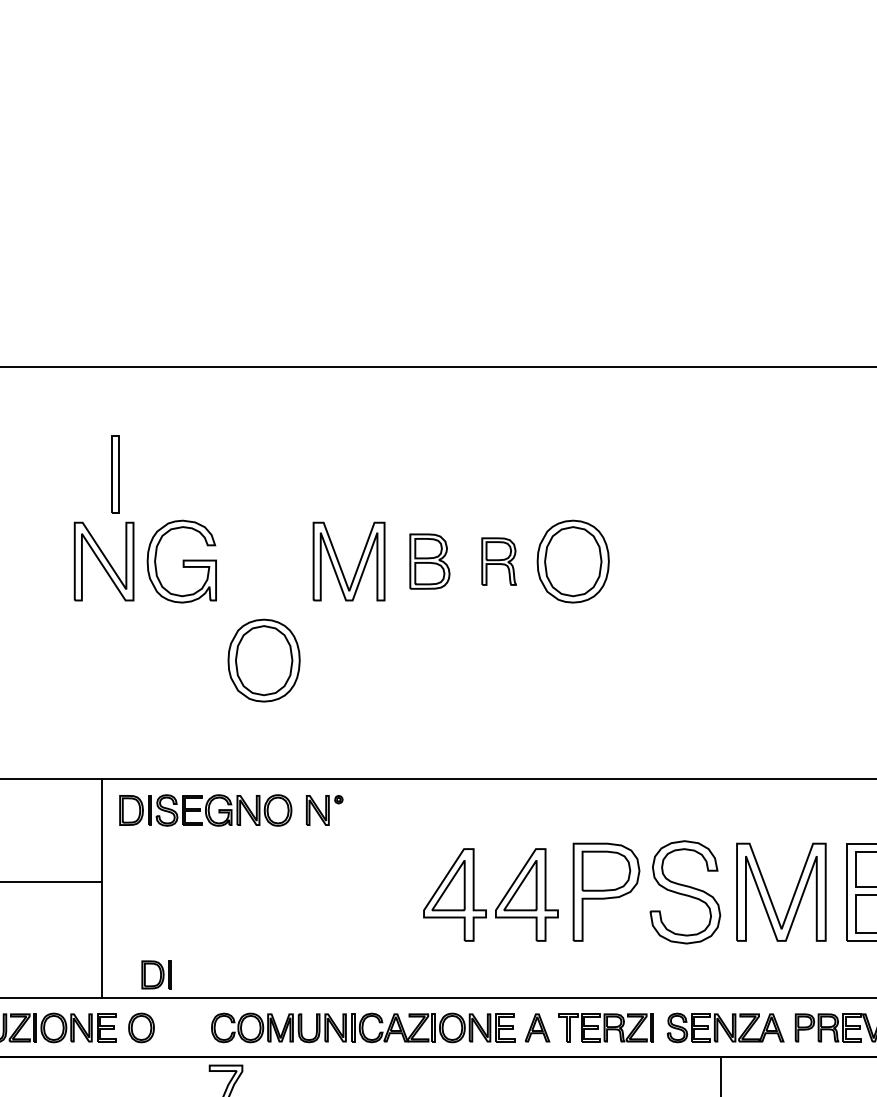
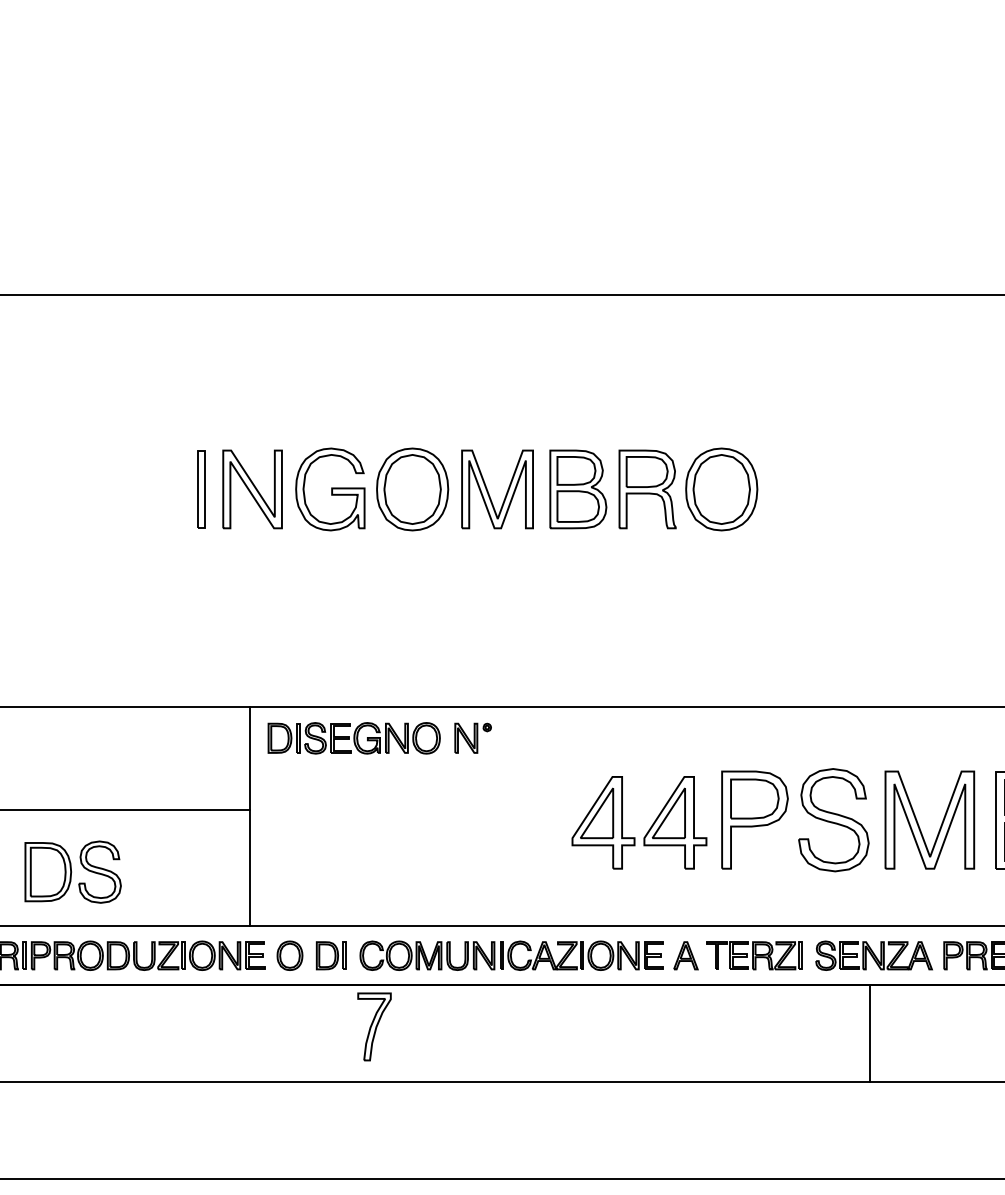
part: (115, 474) -> (201, 489), moved
part: (430, 561) -> (578, 489), size x1.43
part: (499, 561) -> (647, 489), size x1.67
part: (264, 660) -> (412, 489), moved
part: (156, 974) -> (330, 955), moved

